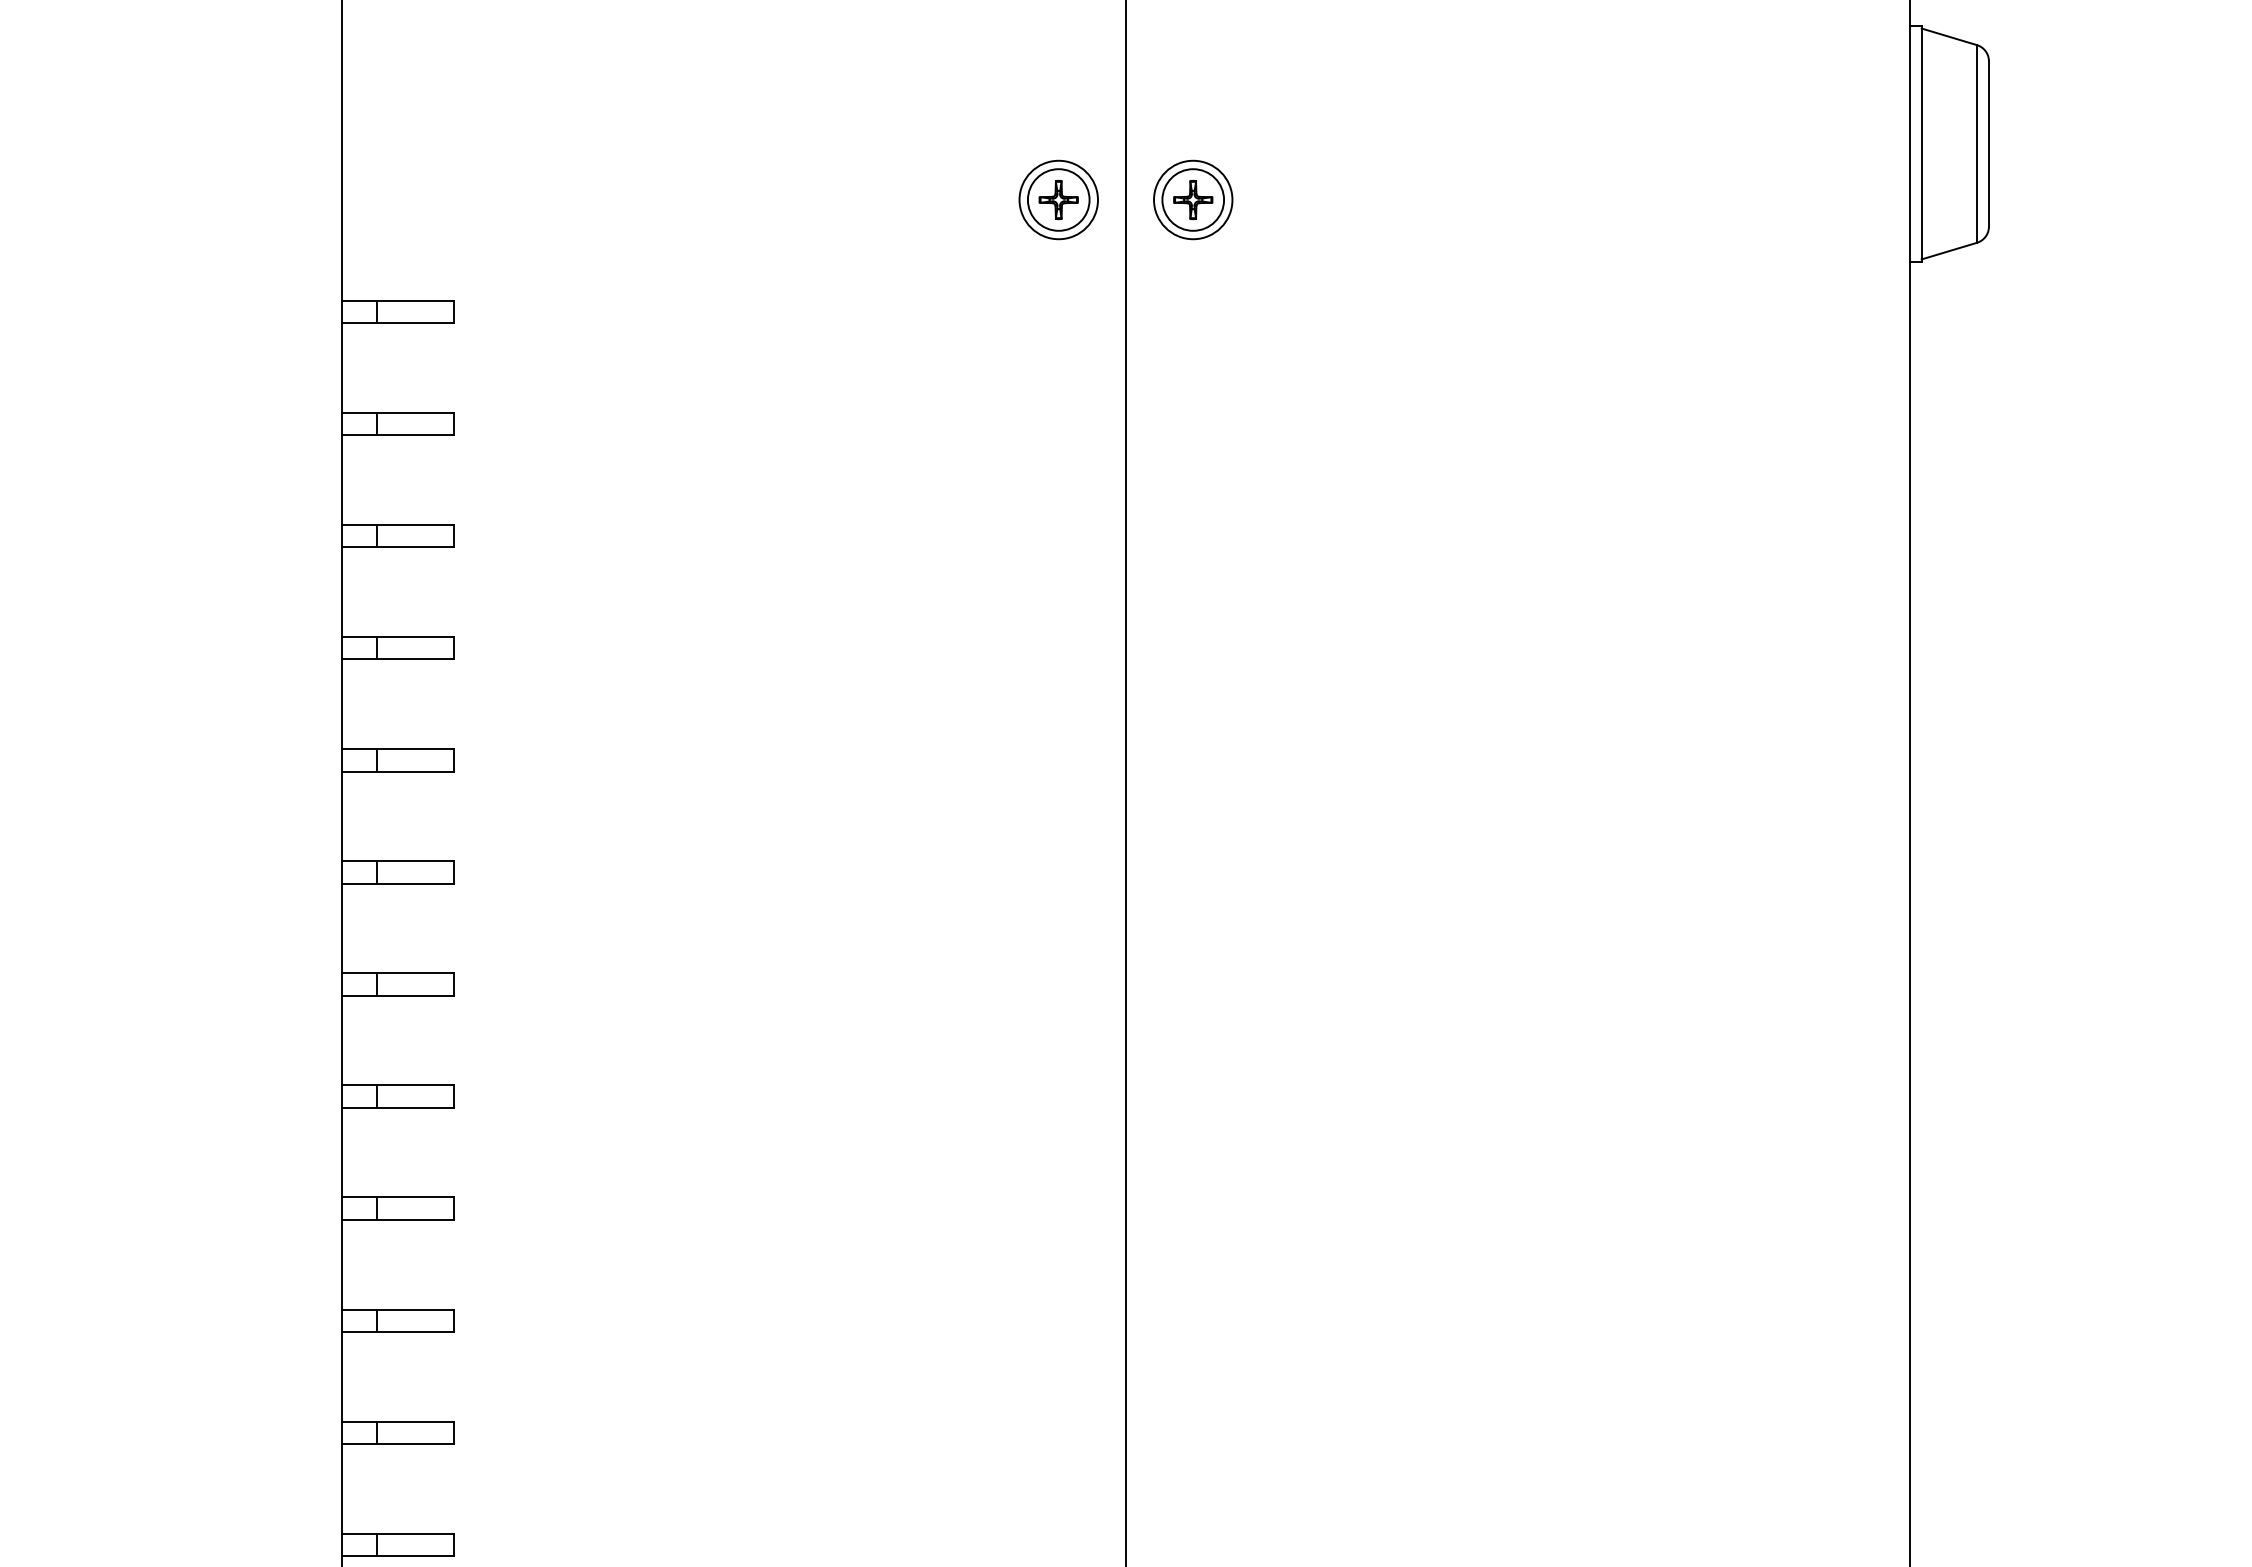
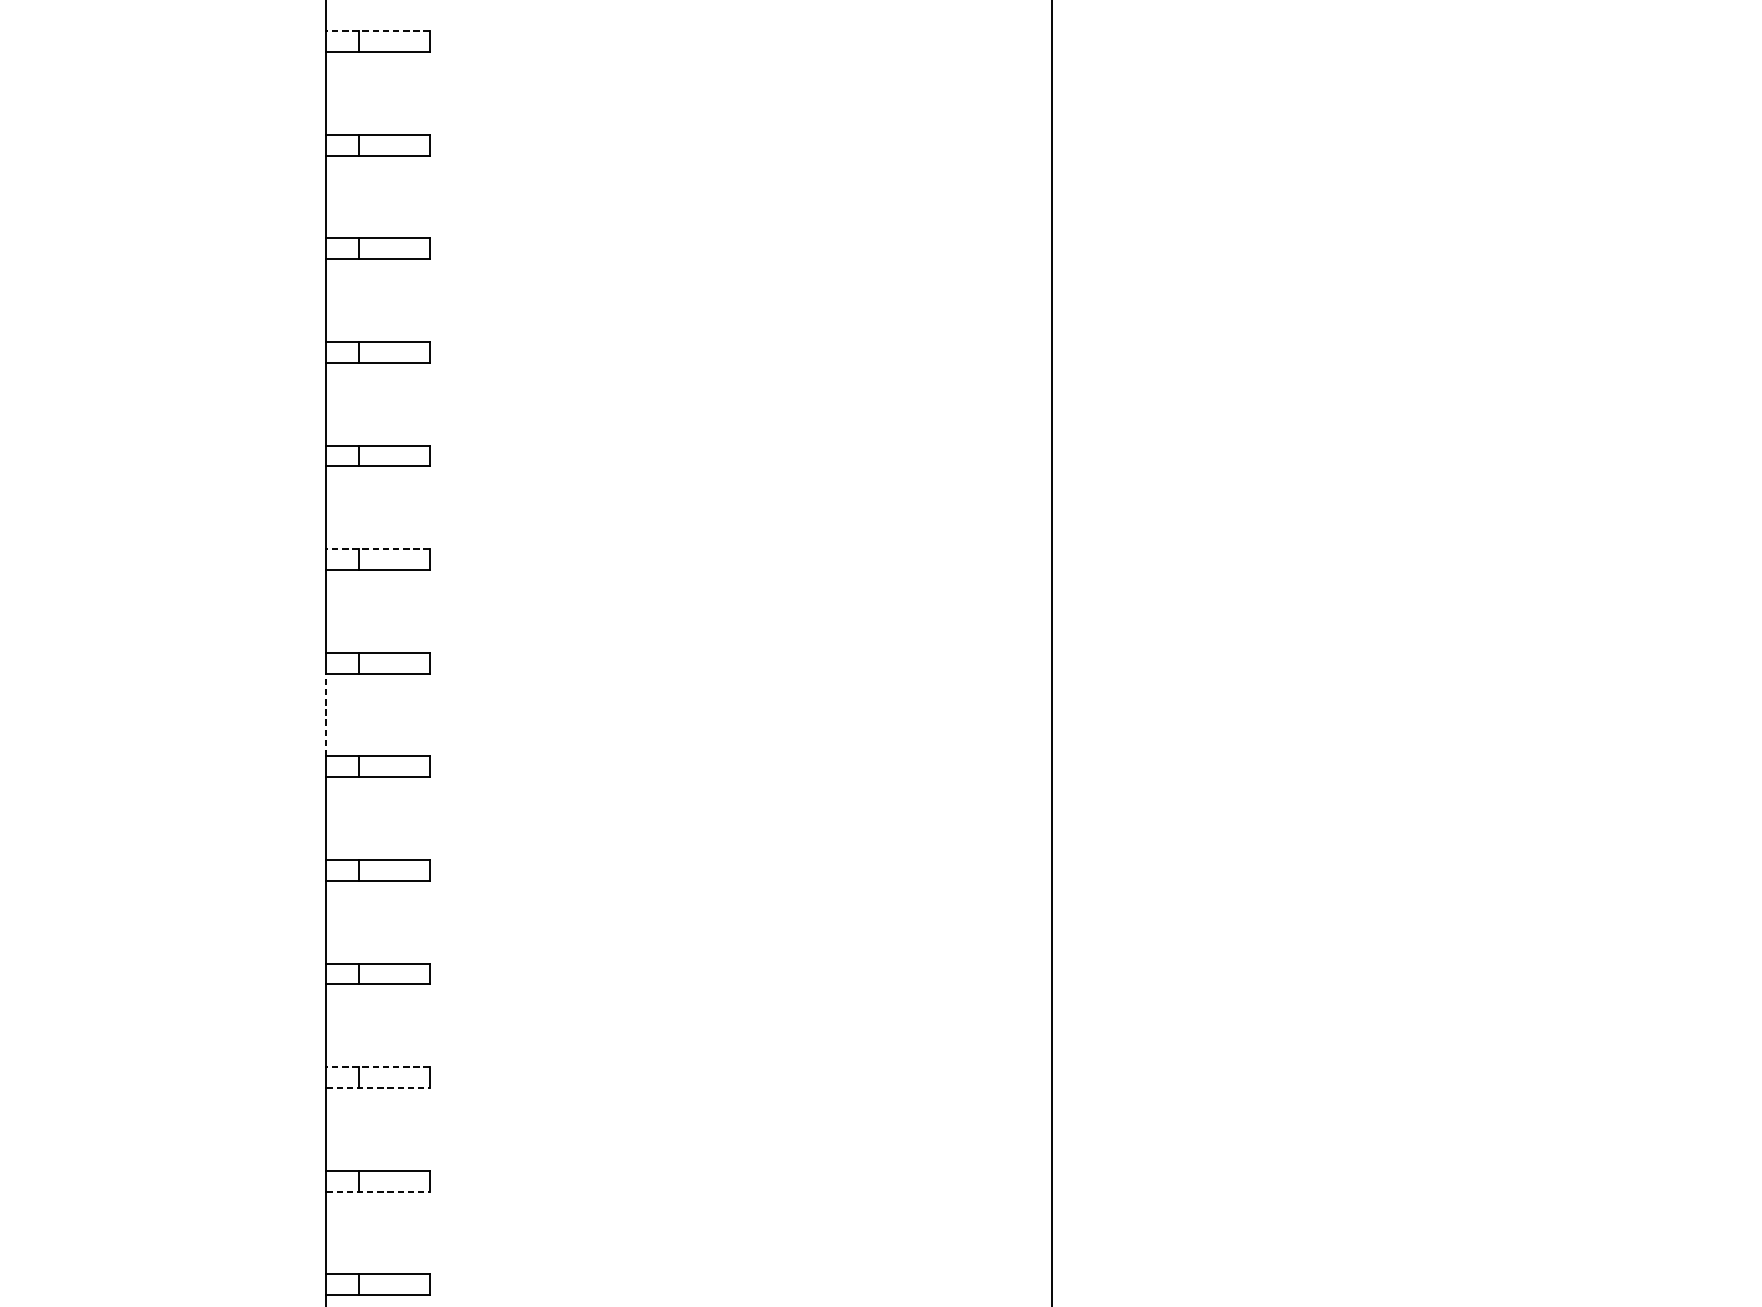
line: (397, 300) -> (378, 30), solid -> dashed
line: (397, 861) -> (378, 549), solid -> dashed
line: (341, 1040) -> (326, 714), solid -> dashed
line: (397, 1421) -> (378, 1067), solid -> dashed
line: (398, 1443) -> (379, 1087), solid -> dashed
line: (398, 1556) -> (379, 1191), solid -> dashed

